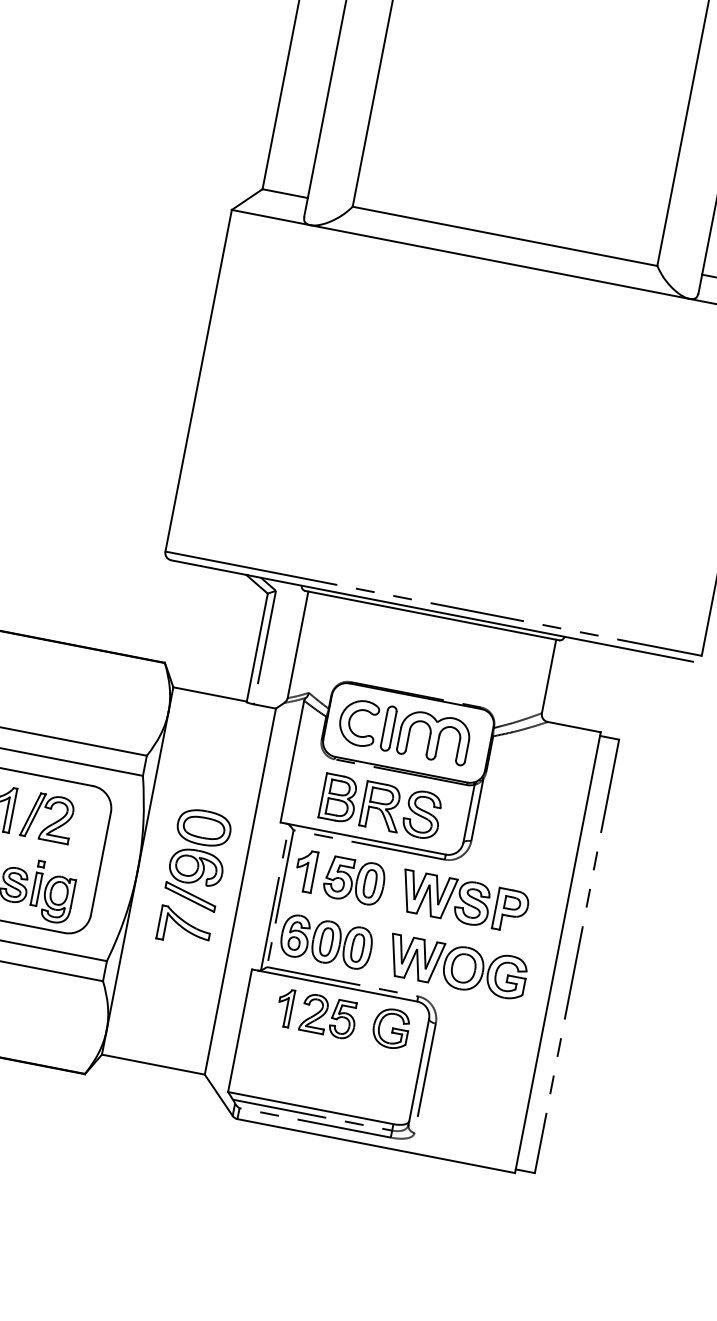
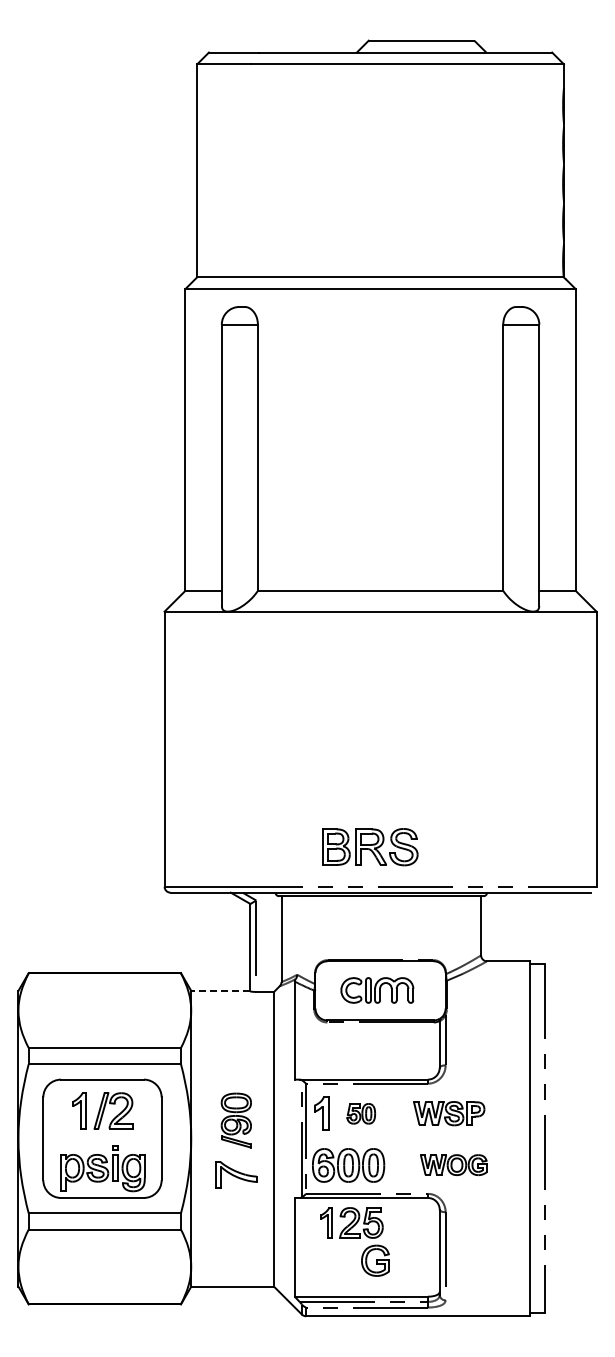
line: (209, 693) -> (220, 990), solid -> dashed
part: (404, 731) -> (377, 990), size x0.7
part: (381, 807) -> (370, 847), moved
part: (198, 859) -> (236, 1120), size x0.7
part: (355, 880) -> (361, 1113), size x0.6
part: (464, 901) -> (449, 1113), size x0.7
part: (457, 966) -> (453, 1164), size x0.6
part: (390, 1028) -> (375, 1260), moved

